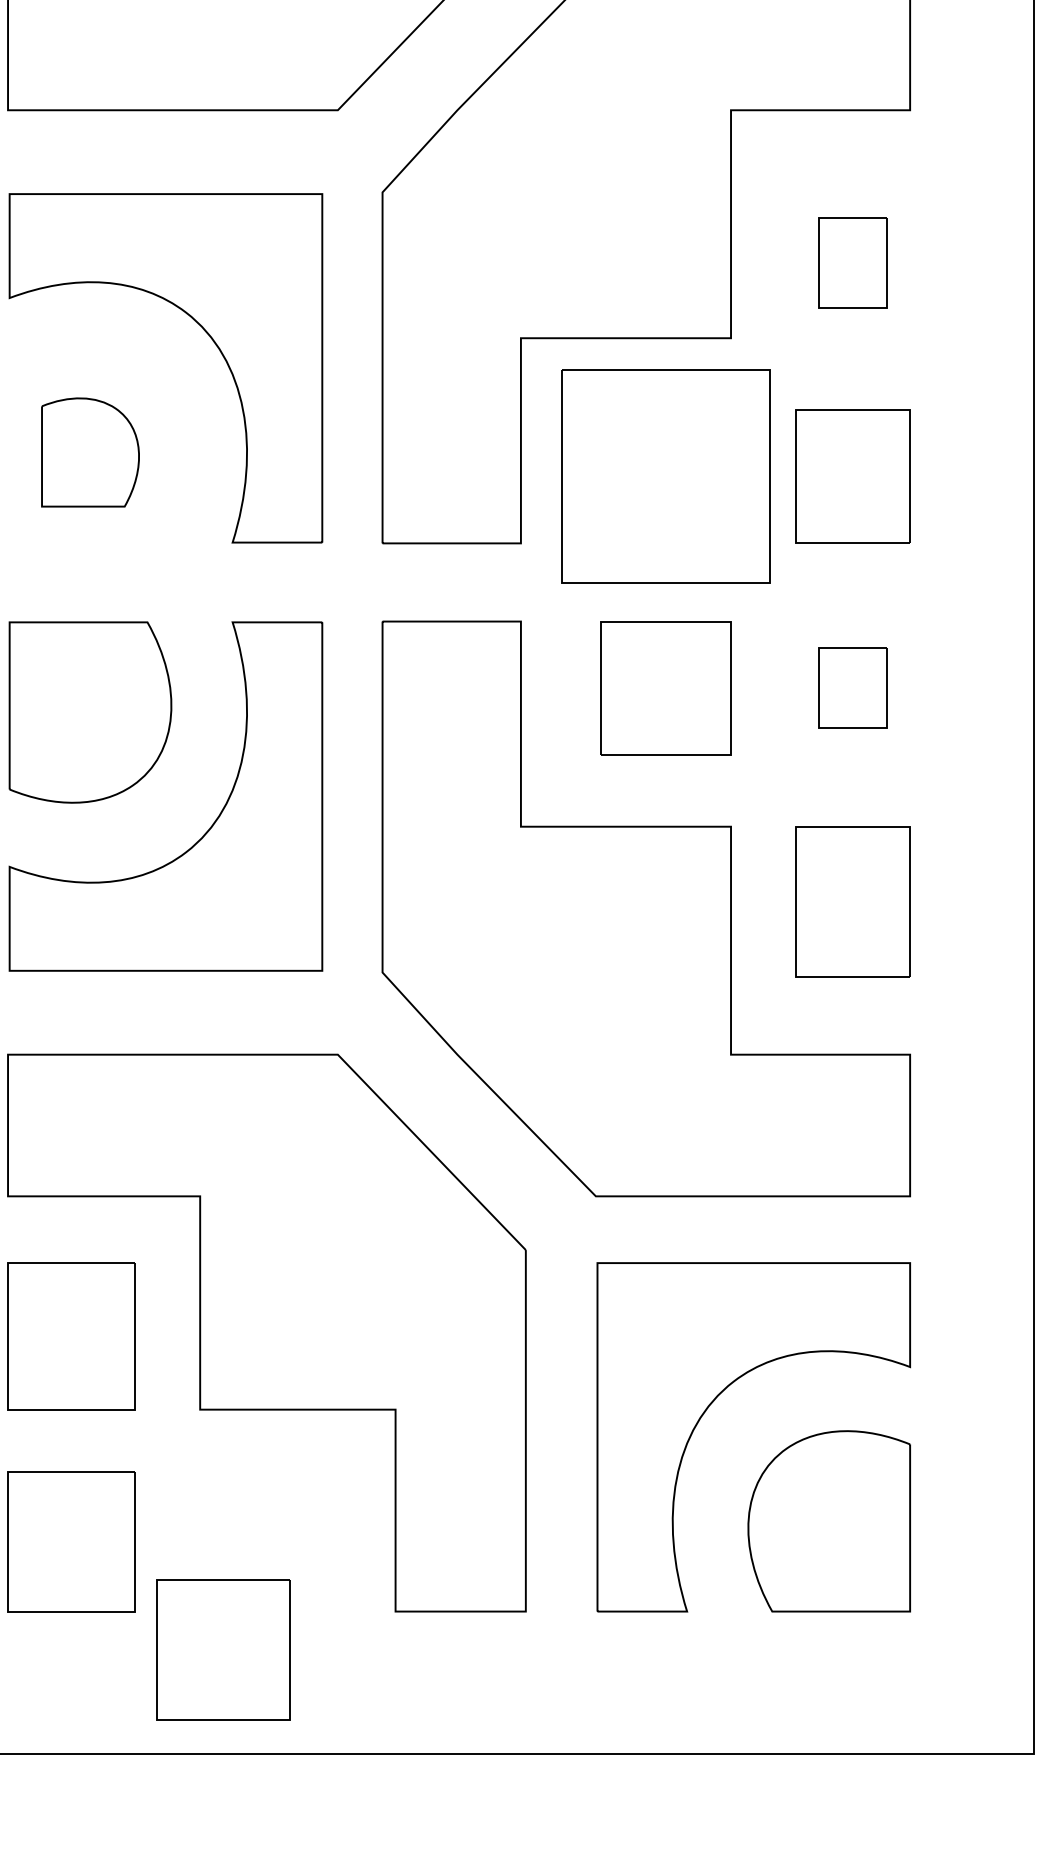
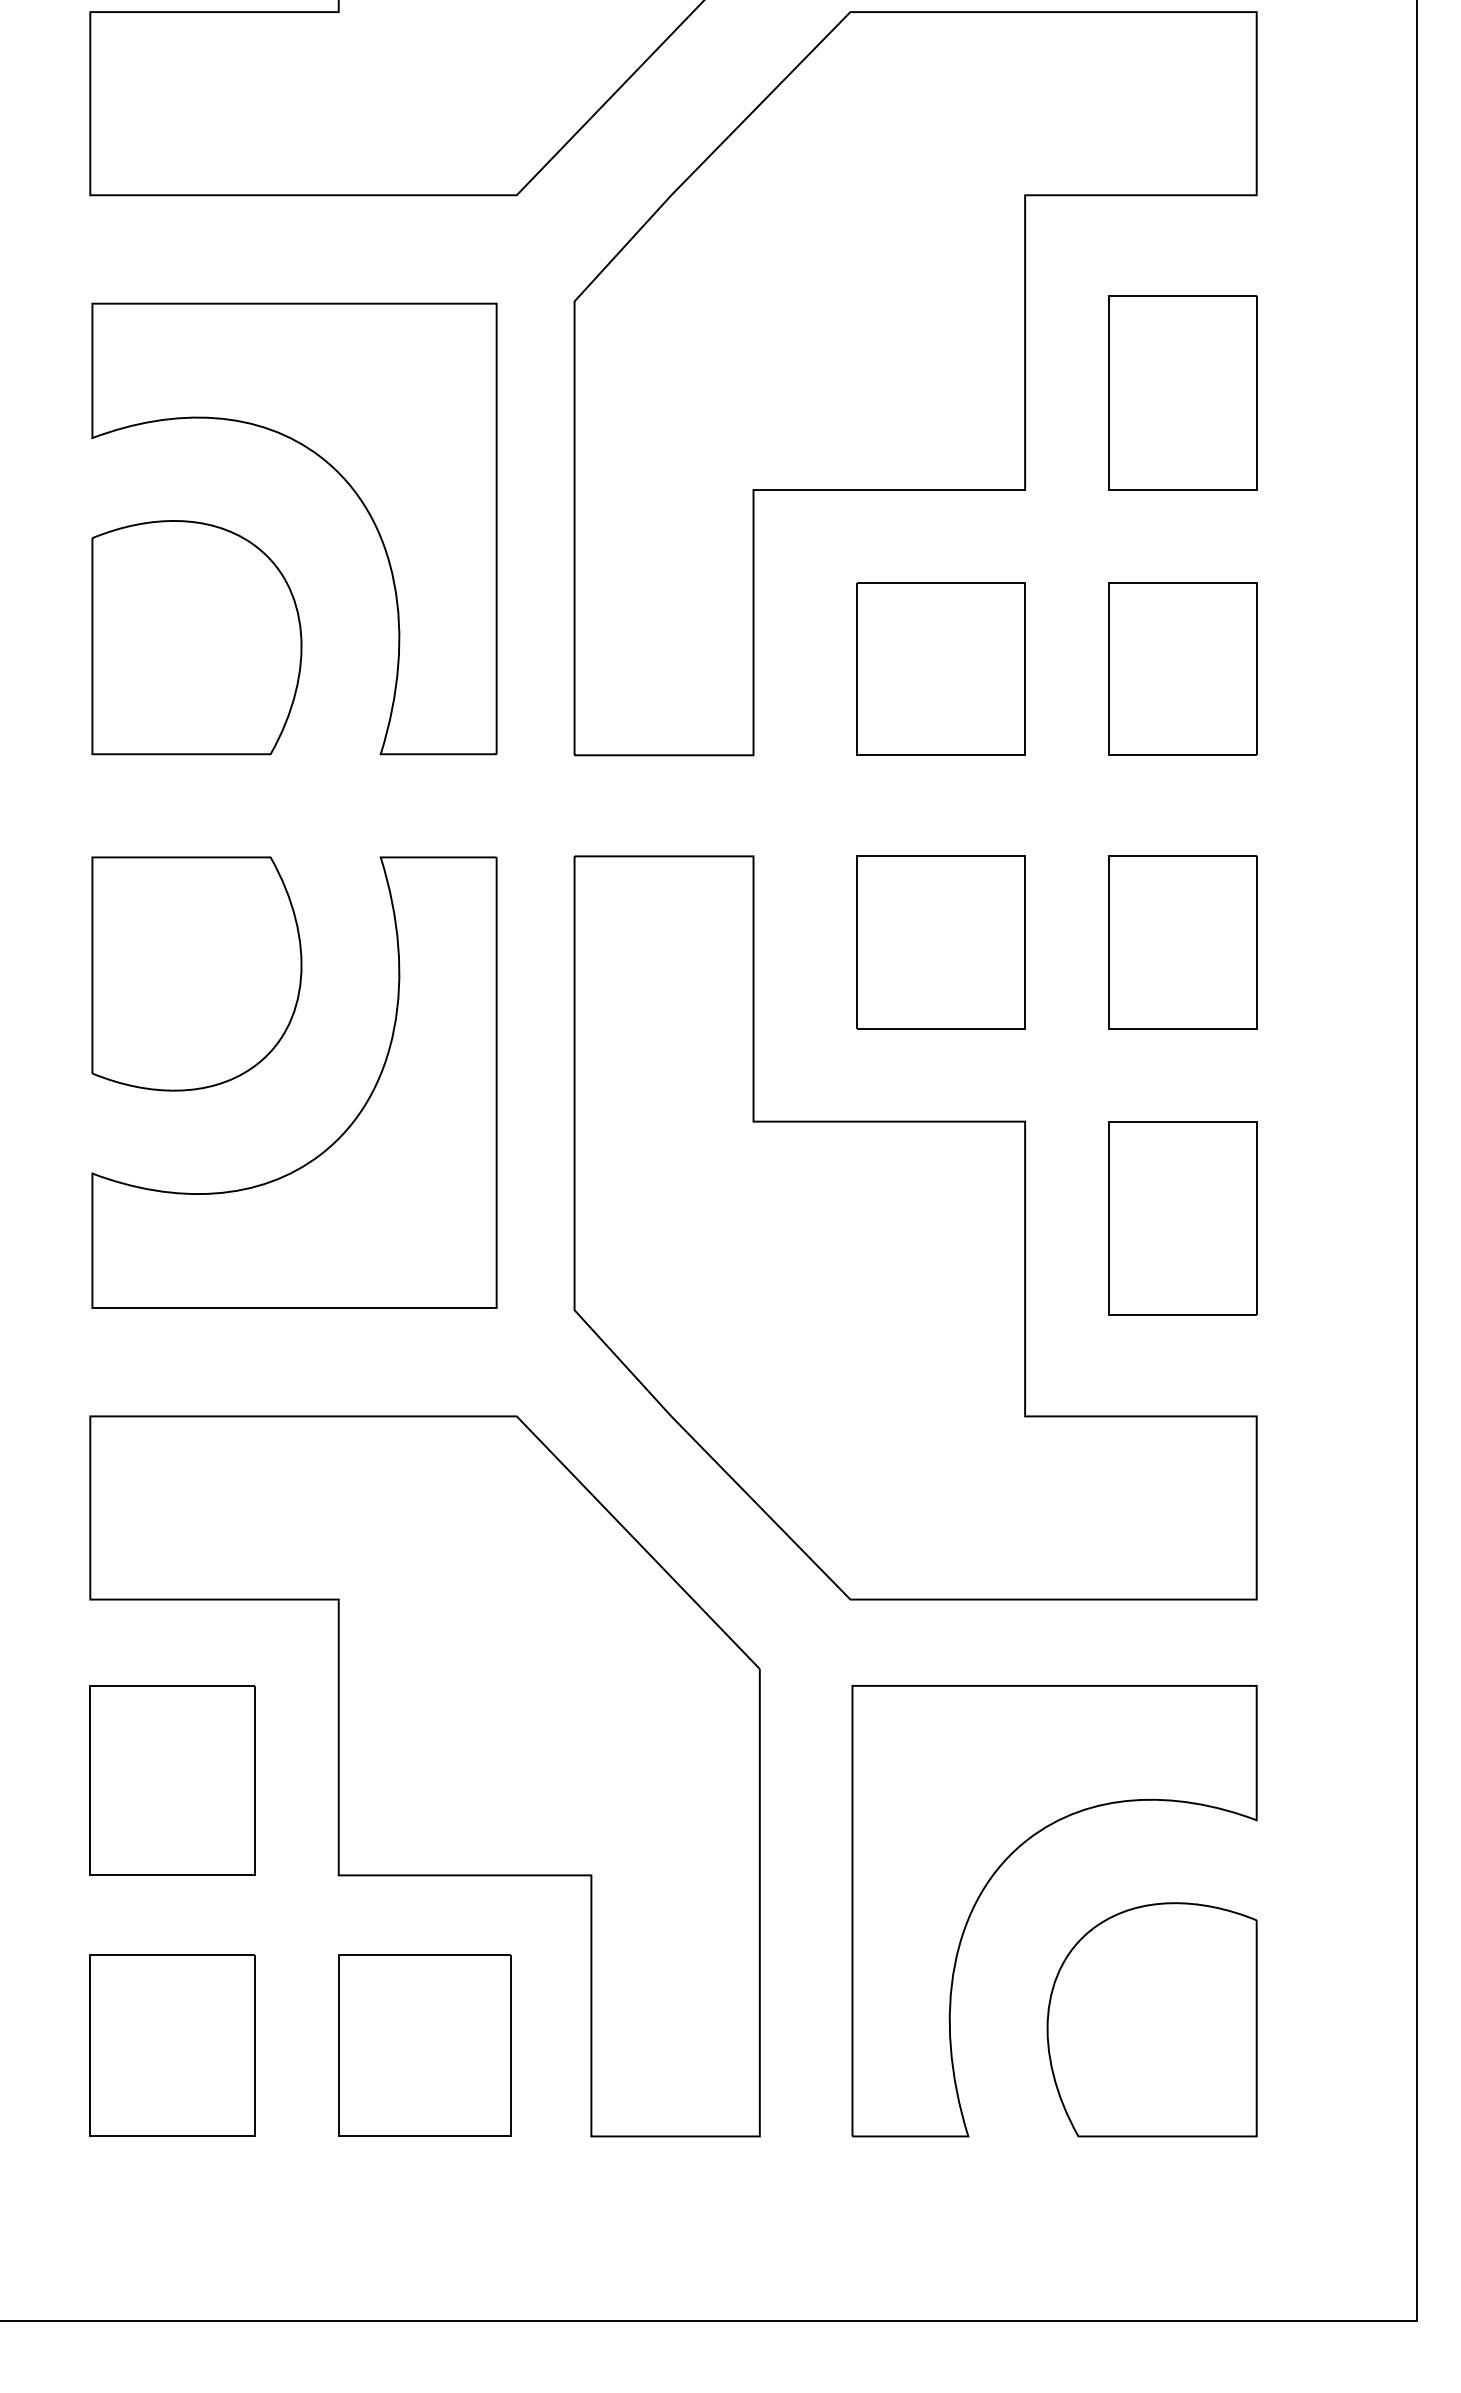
part: (852, 262) -> (1182, 392), size x1.67
part: (90, 452) -> (196, 637), size x1.67
part: (665, 476) -> (940, 668), size x0.62
part: (852, 688) -> (1182, 942), size x1.67
part: (223, 1649) -> (424, 2045), moved

